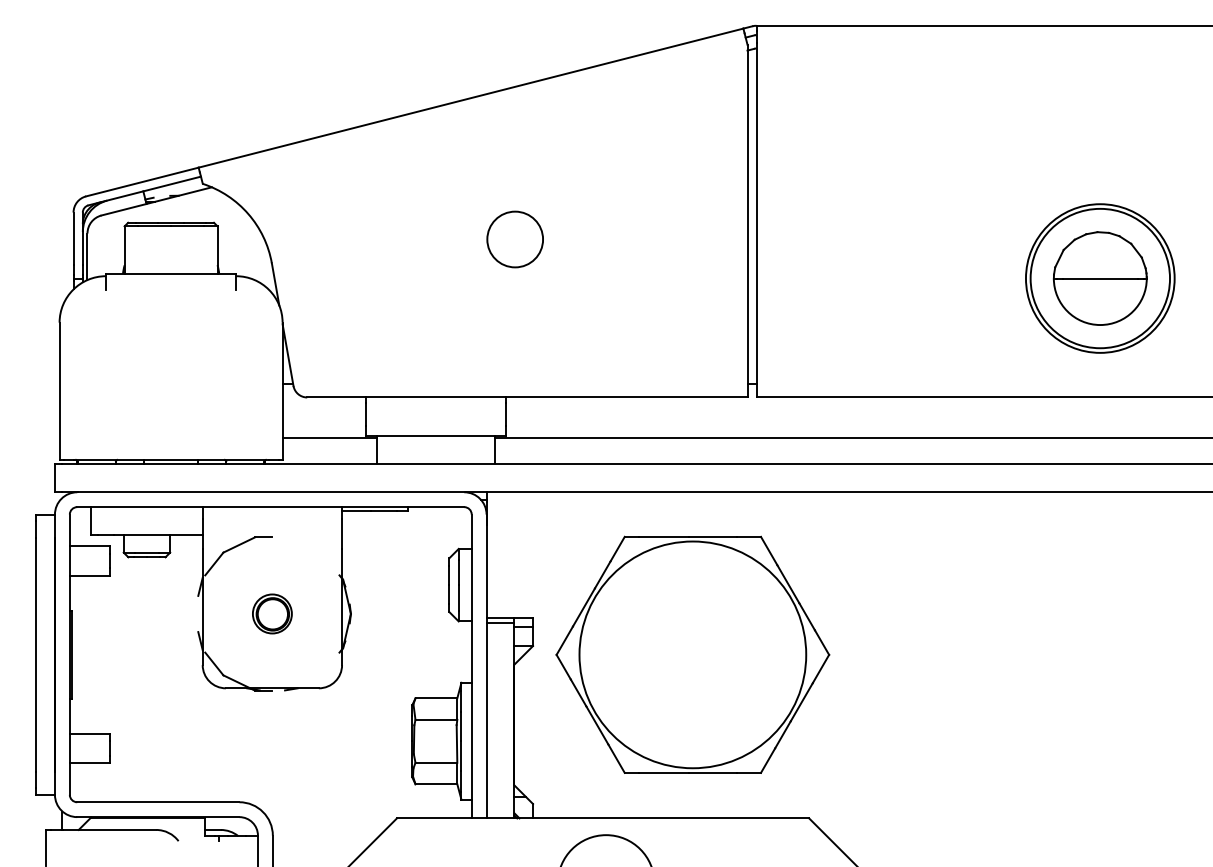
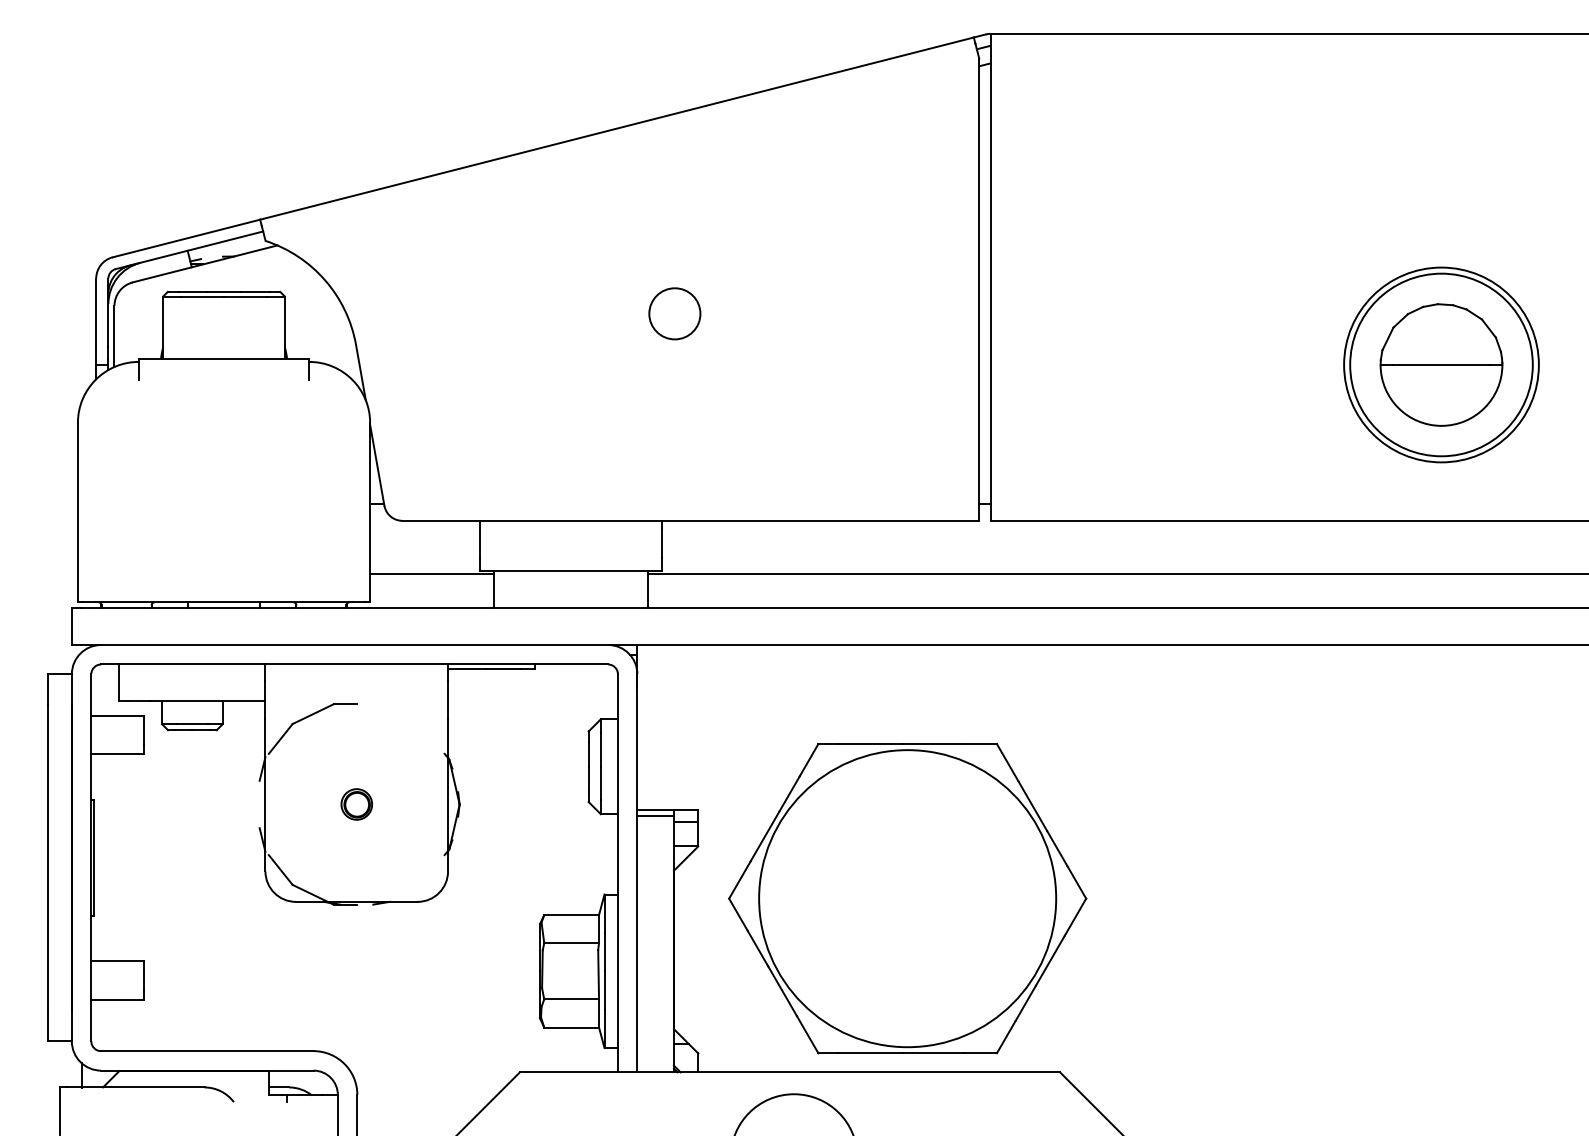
circle: (515, 239) -> (675, 313), size x0.7
part: (272, 613) -> (356, 803), size x0.6
part: (692, 654) -> (907, 898), moved

